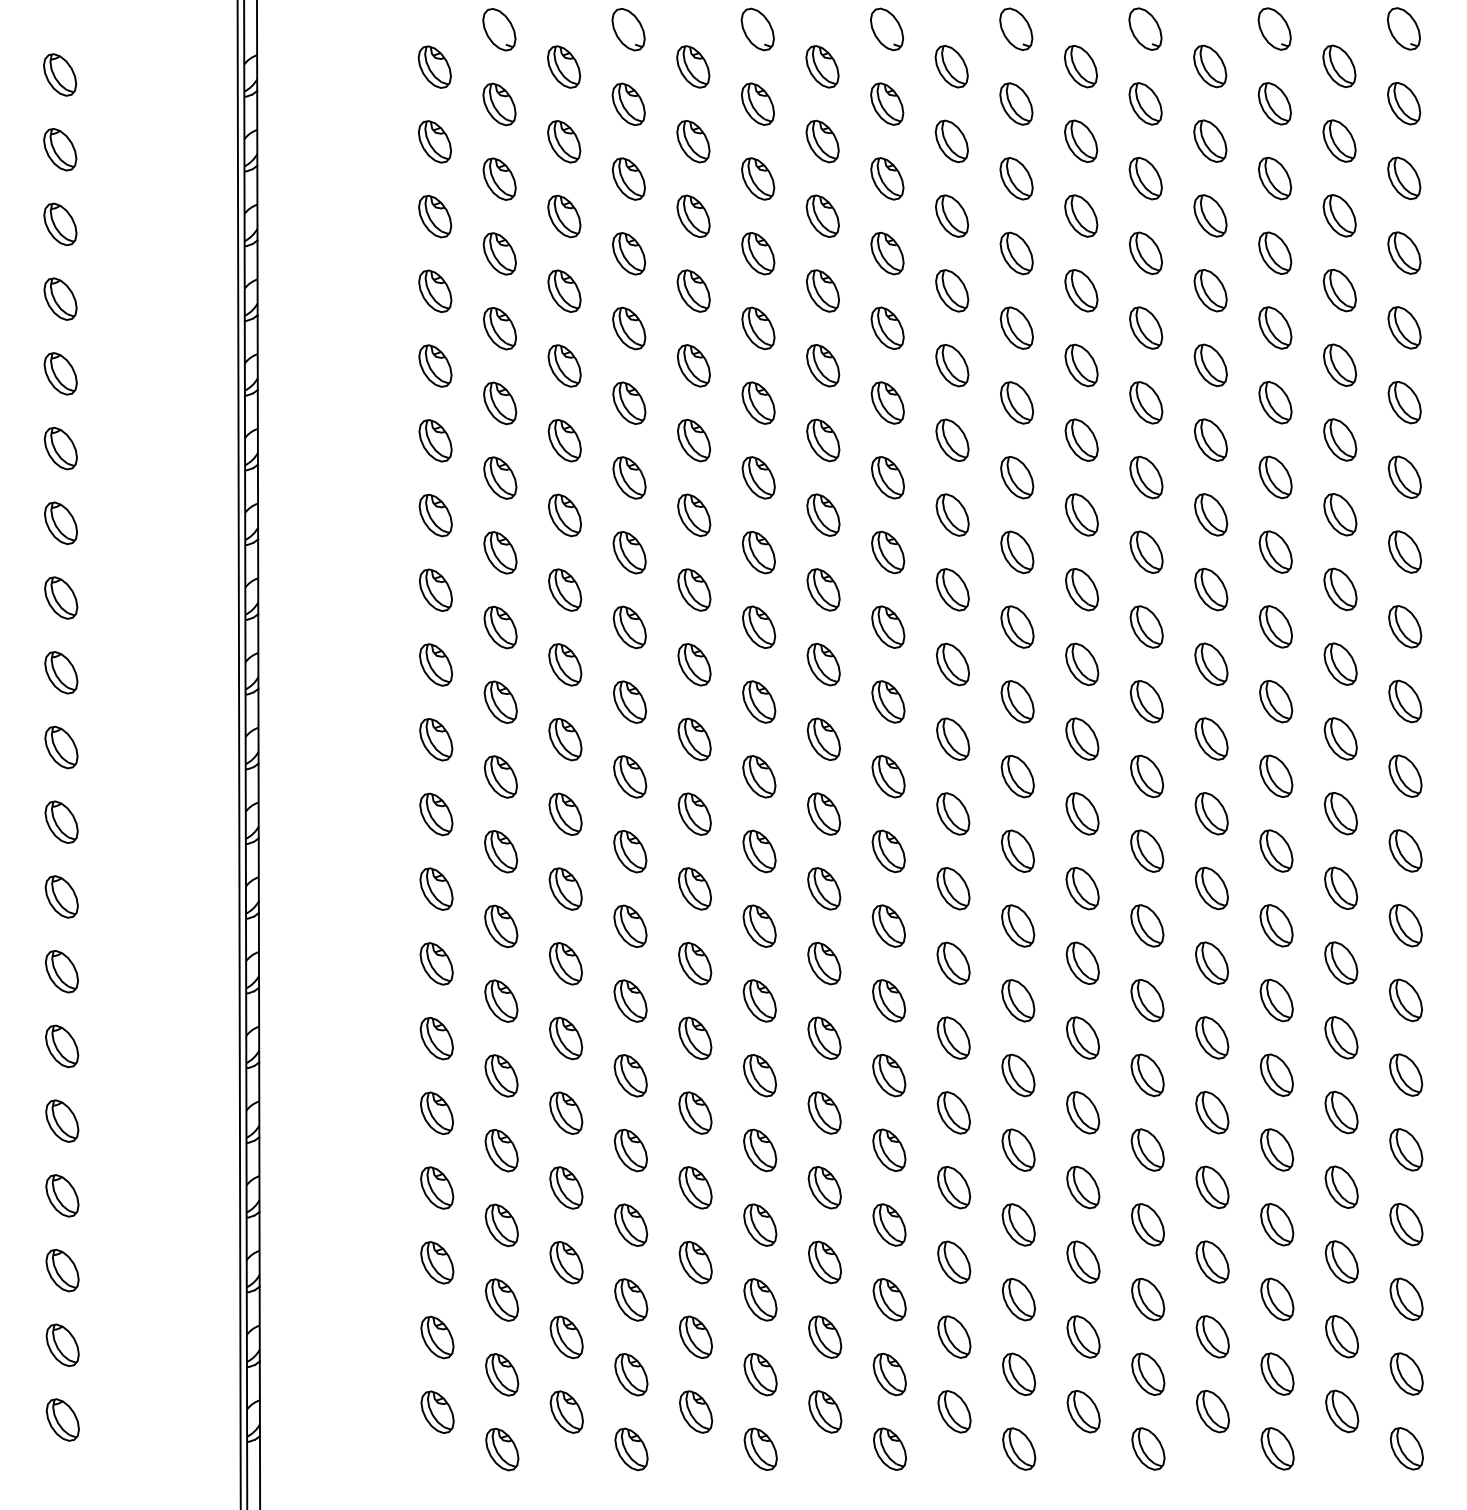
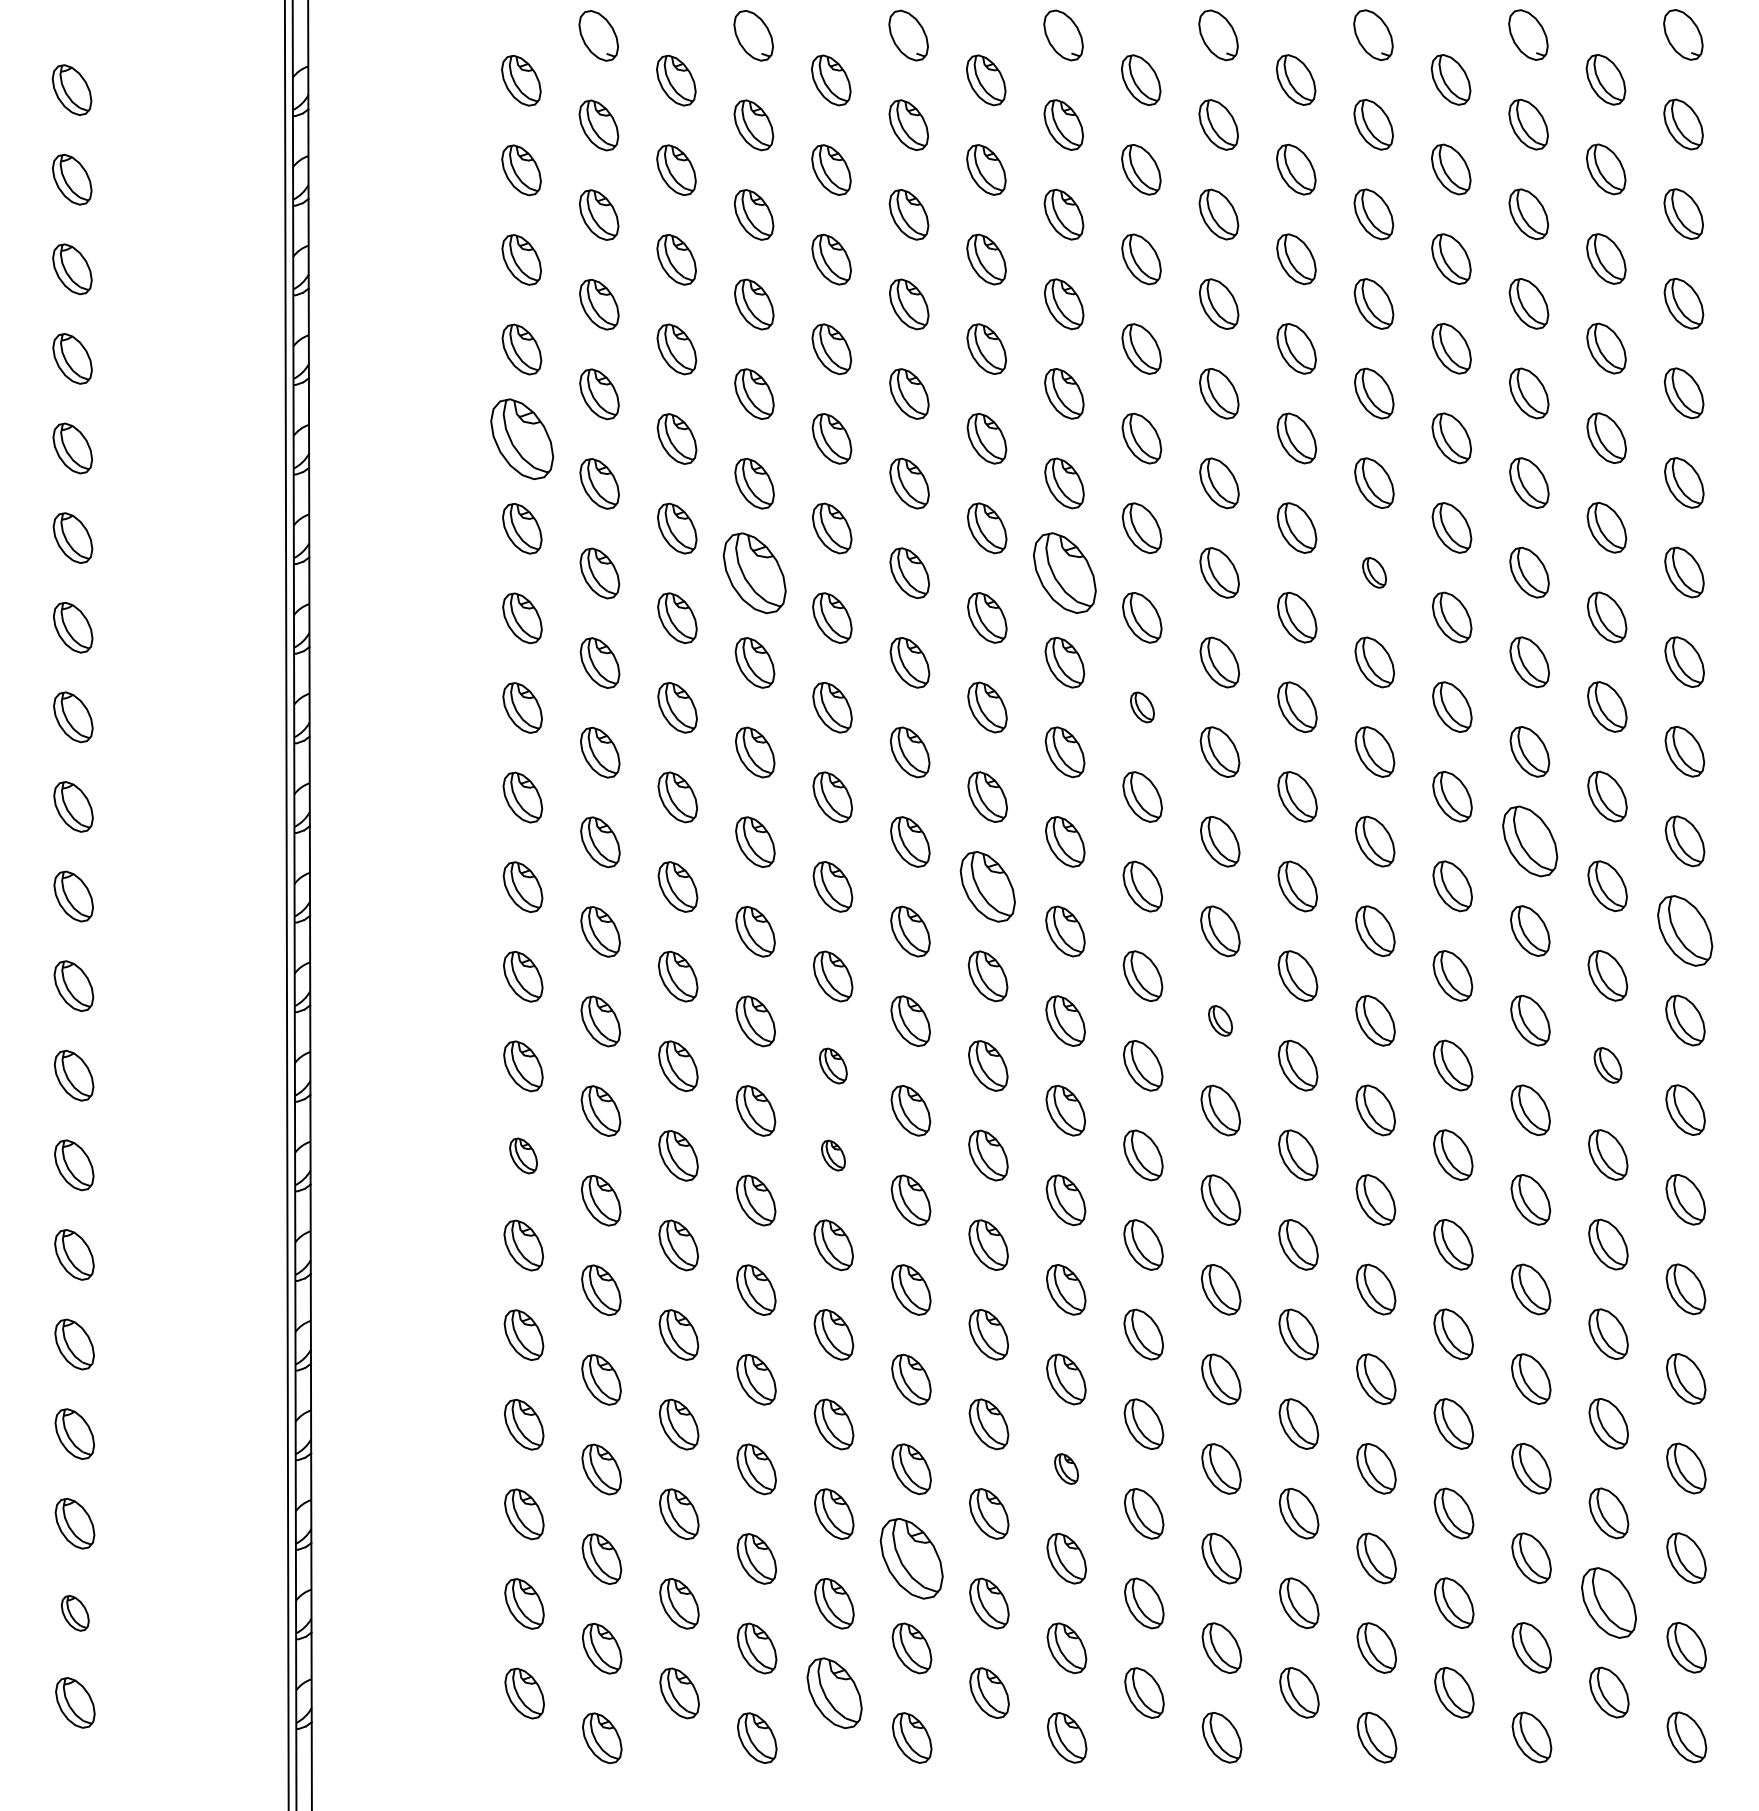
part: (434, 365) -> (521, 438), size x1.6
part: (887, 477) -> (1064, 572), size x1.6
part: (1146, 477) -> (1374, 572), size x0.6
part: (629, 478) -> (754, 573), size x1.6
part: (952, 589) -> (1142, 707), size x0.6
part: (1275, 701) -> (1529, 841), size x1.4
part: (823, 739) -> (987, 886), size x1.4
part: (1405, 775) -> (1685, 930), size x1.4
part: (1017, 850) -> (1220, 1020), size x0.6
part: (695, 888) -> (833, 1065), size x0.7
part: (1340, 888) -> (1607, 1065), size x0.7
part: (436, 963) -> (523, 1155), size x0.7
part: (695, 963) -> (833, 1155), size x0.6
part: (889, 1224) -> (1066, 1468), size x0.6
part: (760, 1299) -> (911, 1558), size x1.6
part: (1342, 1336) -> (1609, 1602), size x1.4
part: (62, 1345) -> (75, 1613), size x0.7
part: (695, 1412) -> (834, 1693), size x1.4

